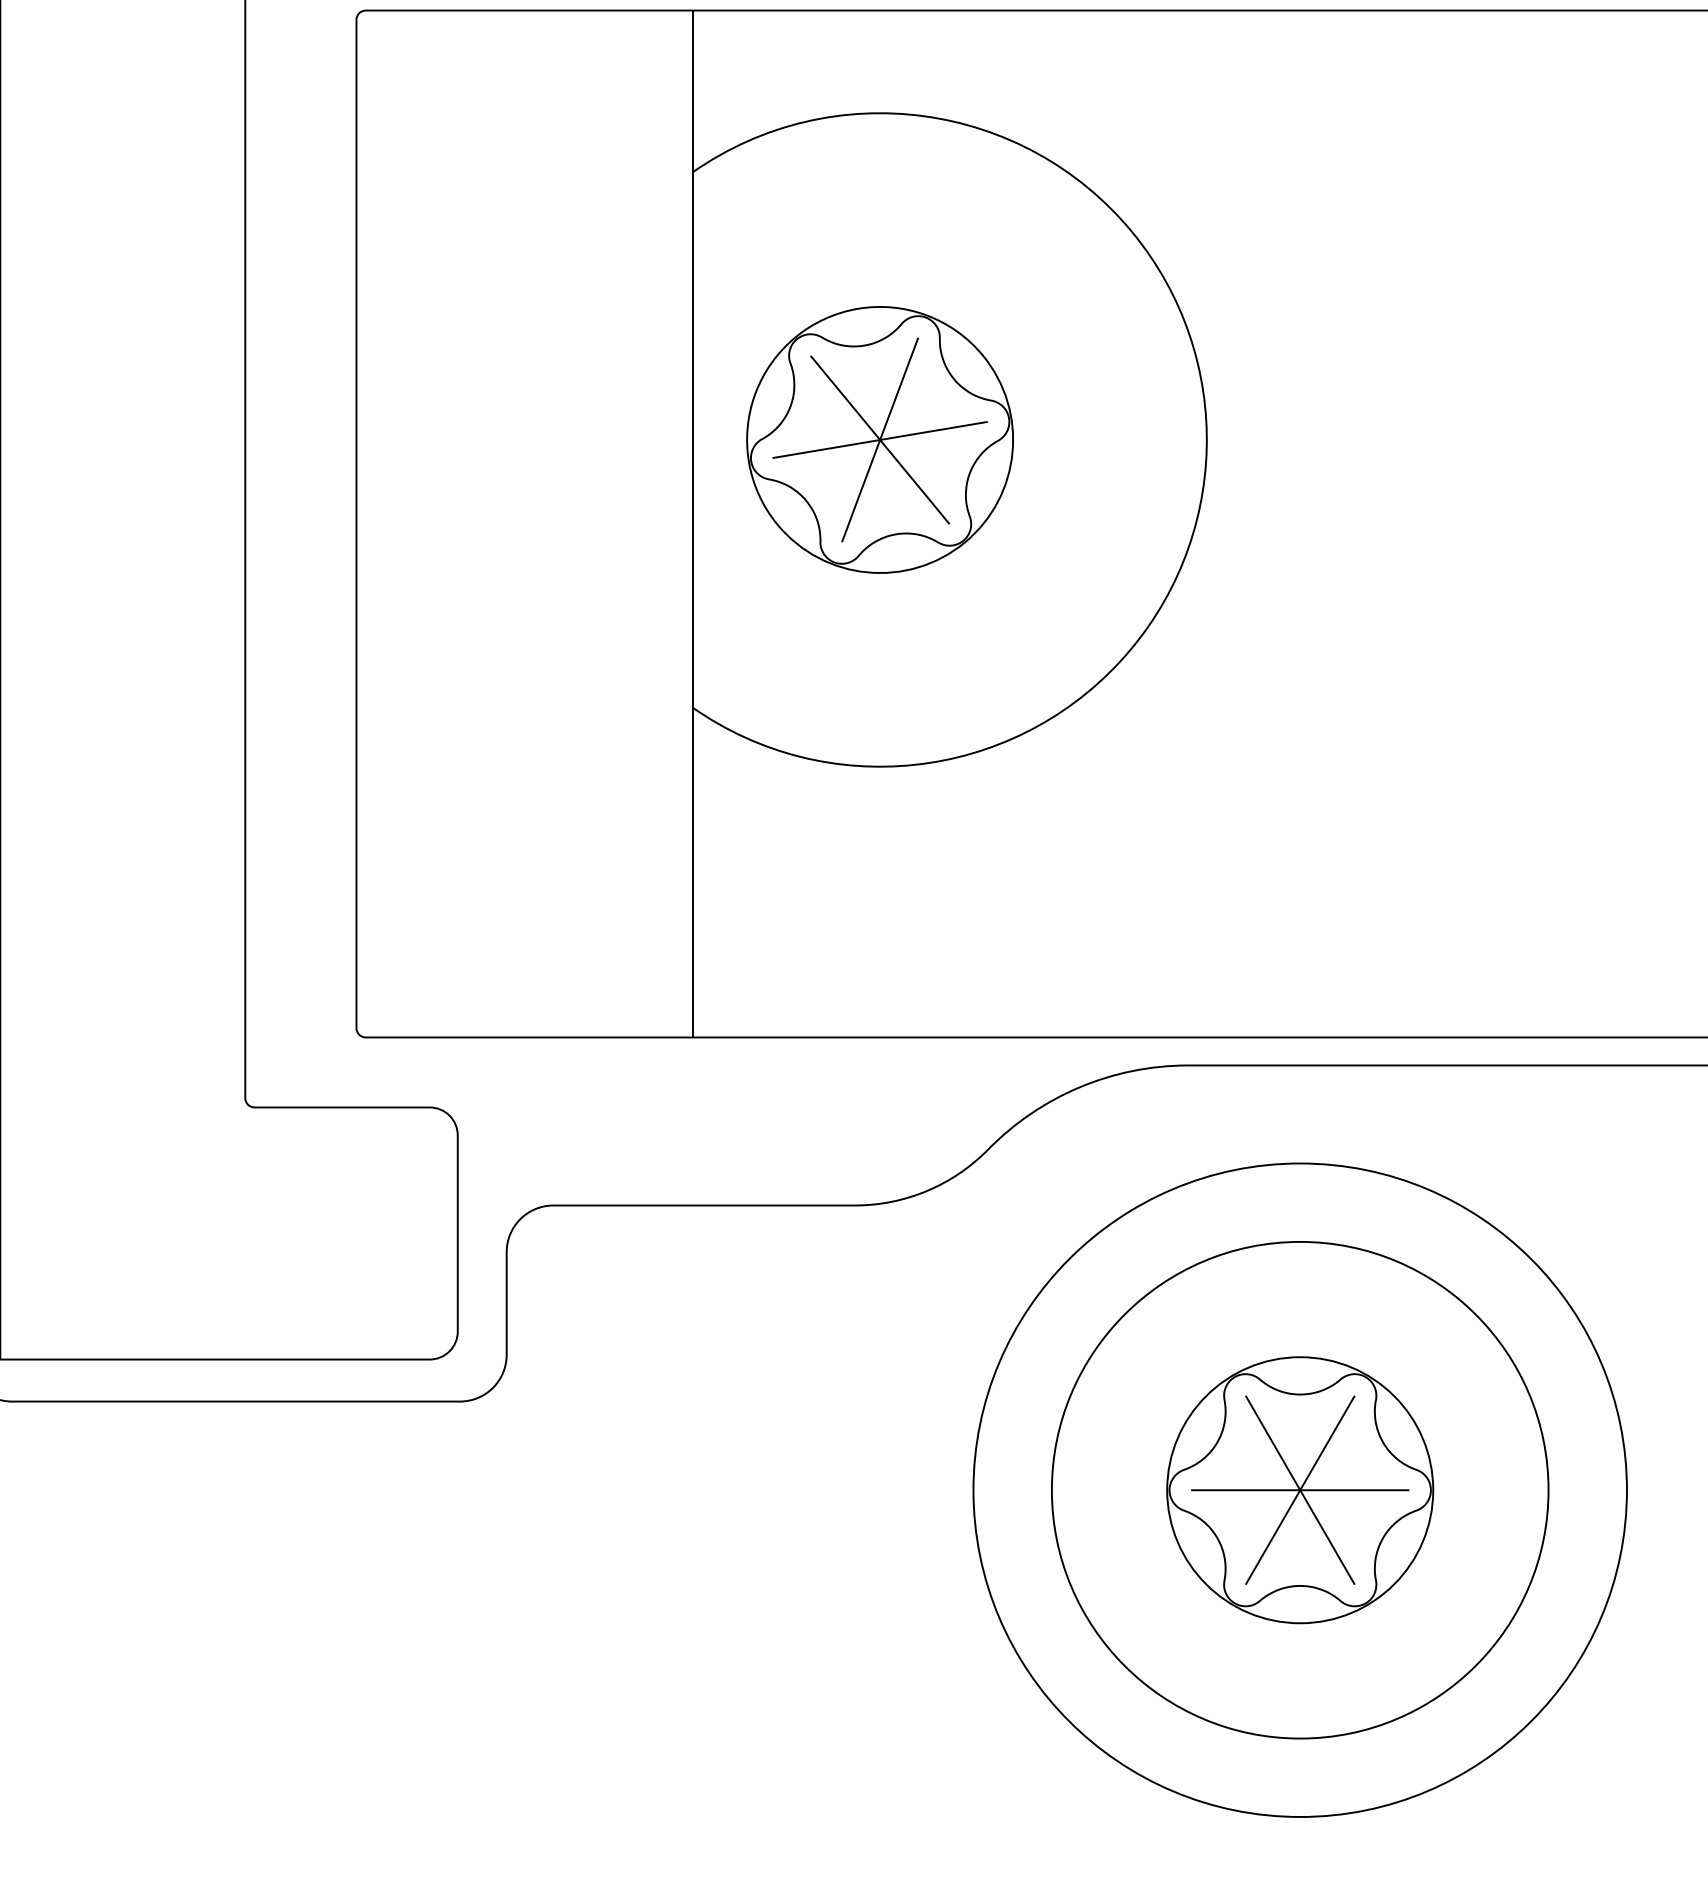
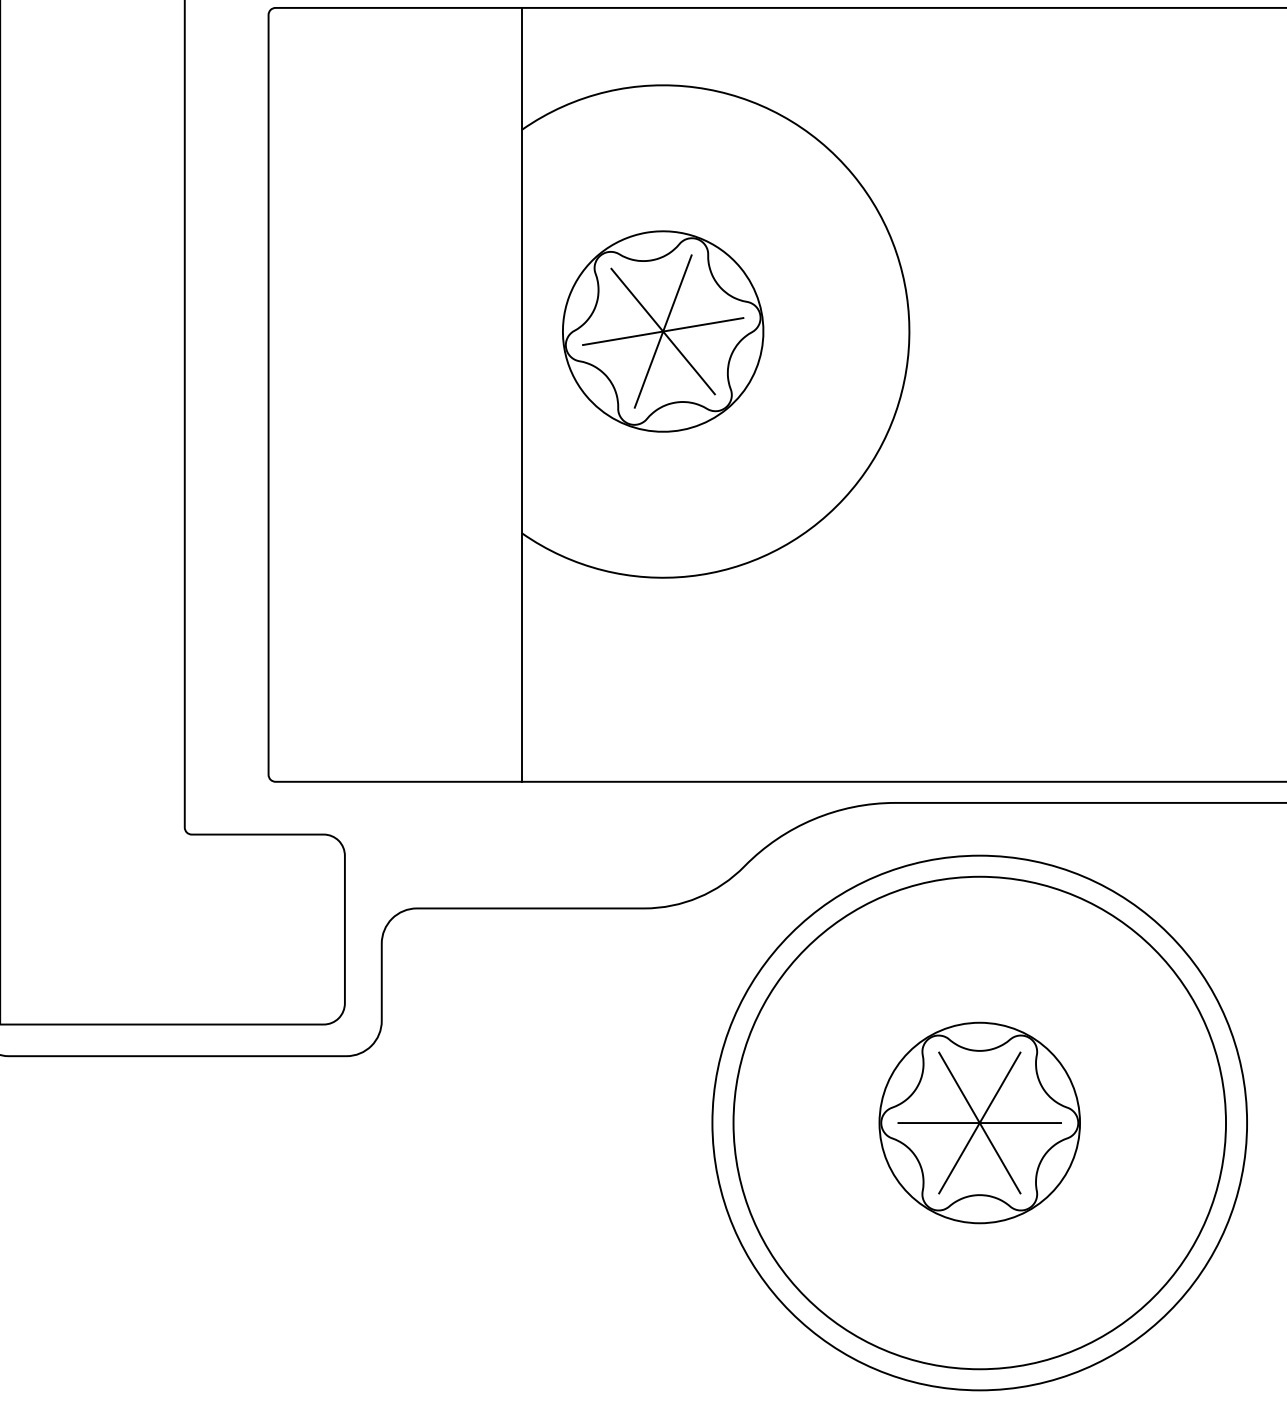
circle: (1299, 1489) -> (979, 1122), size x1.43

